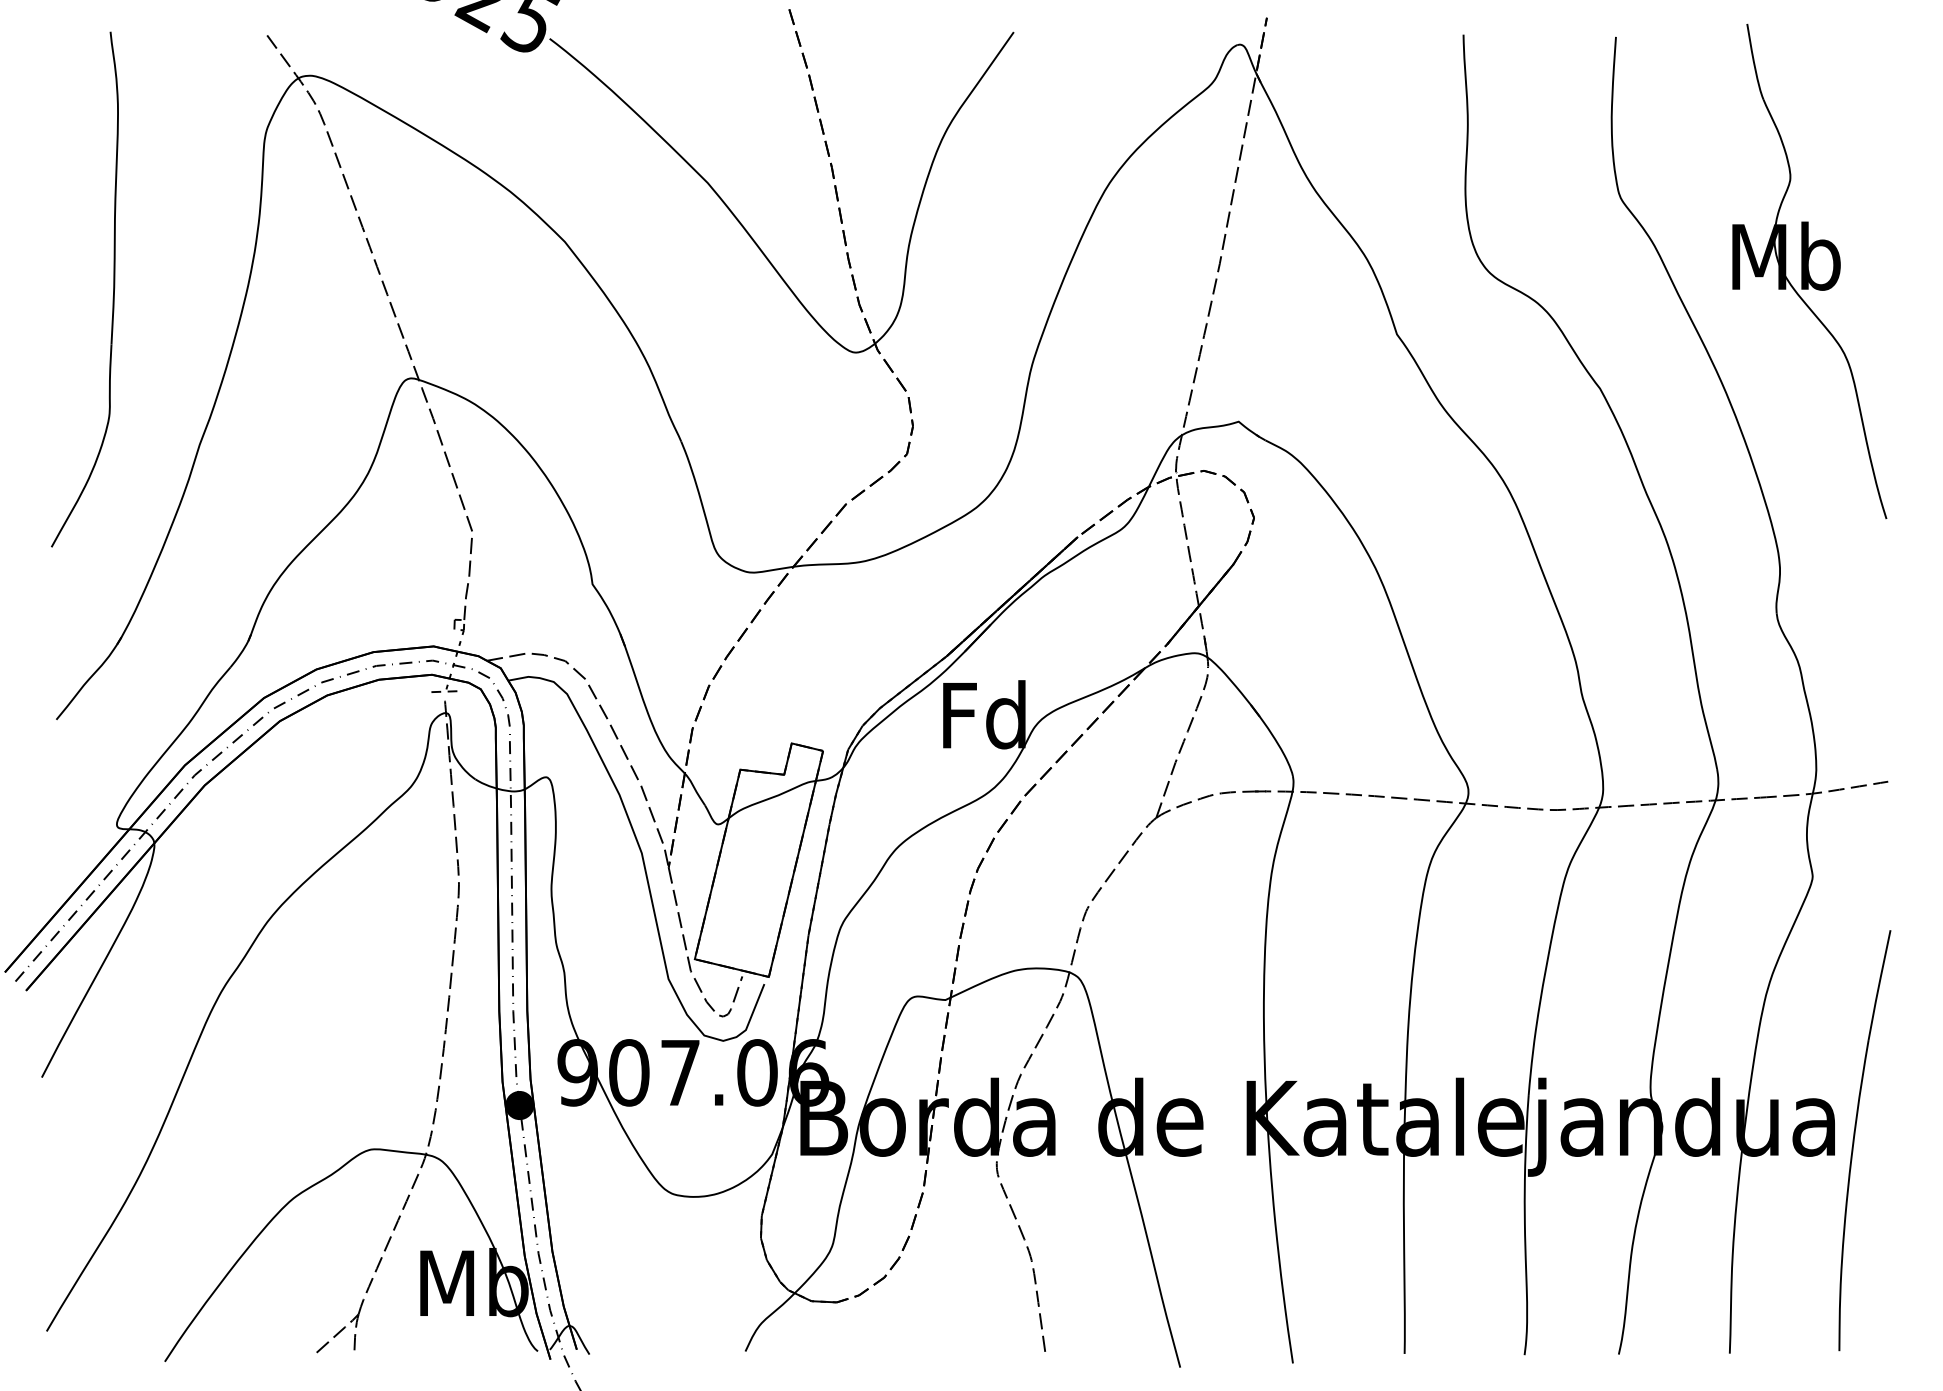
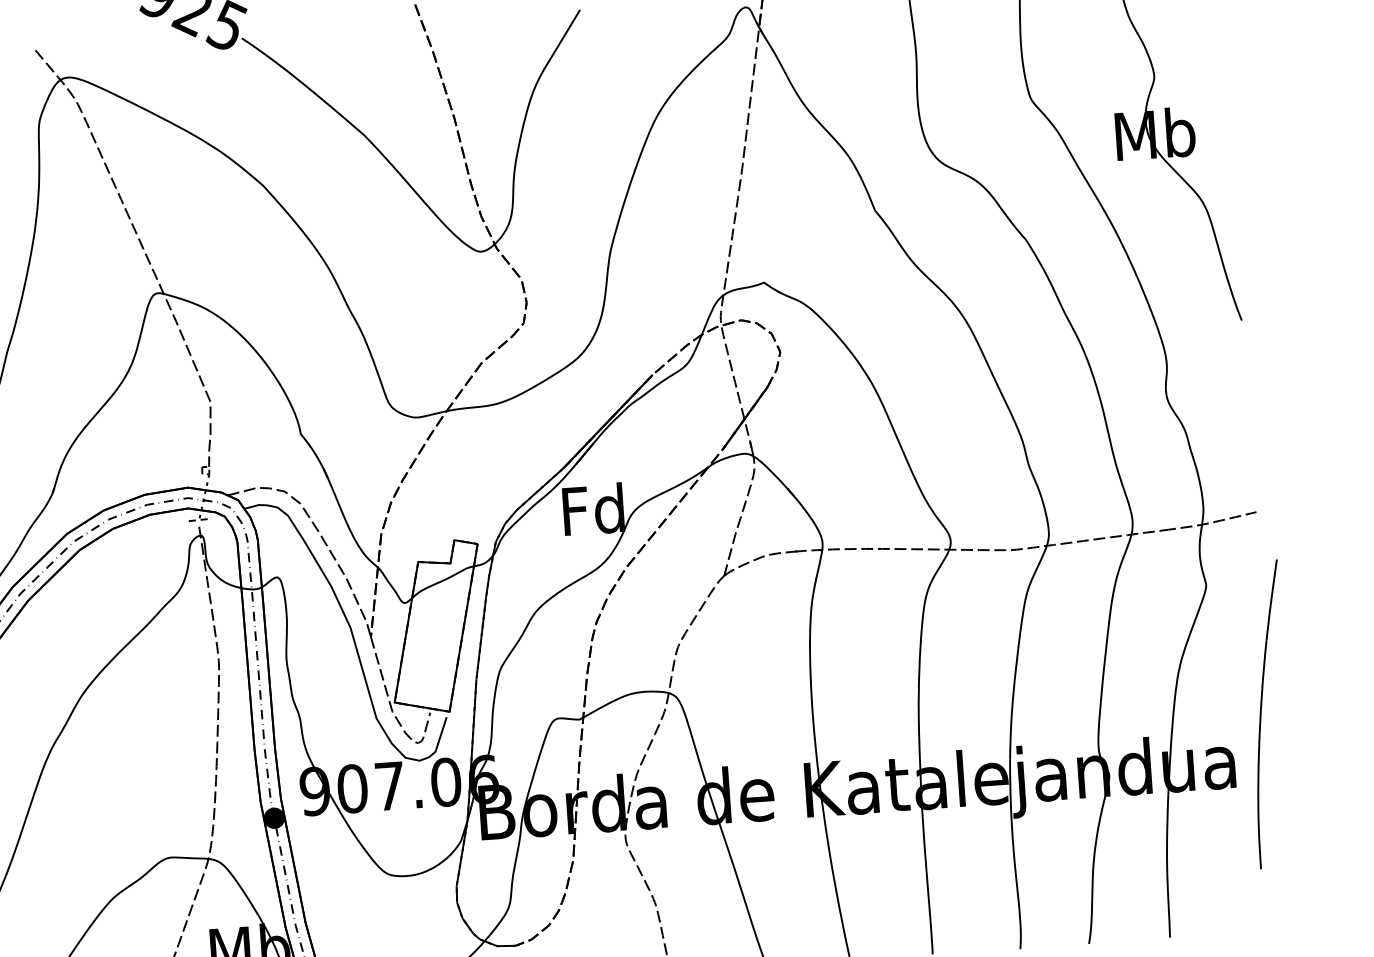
part: (1854, 1140) -> (1261, 714), moved

